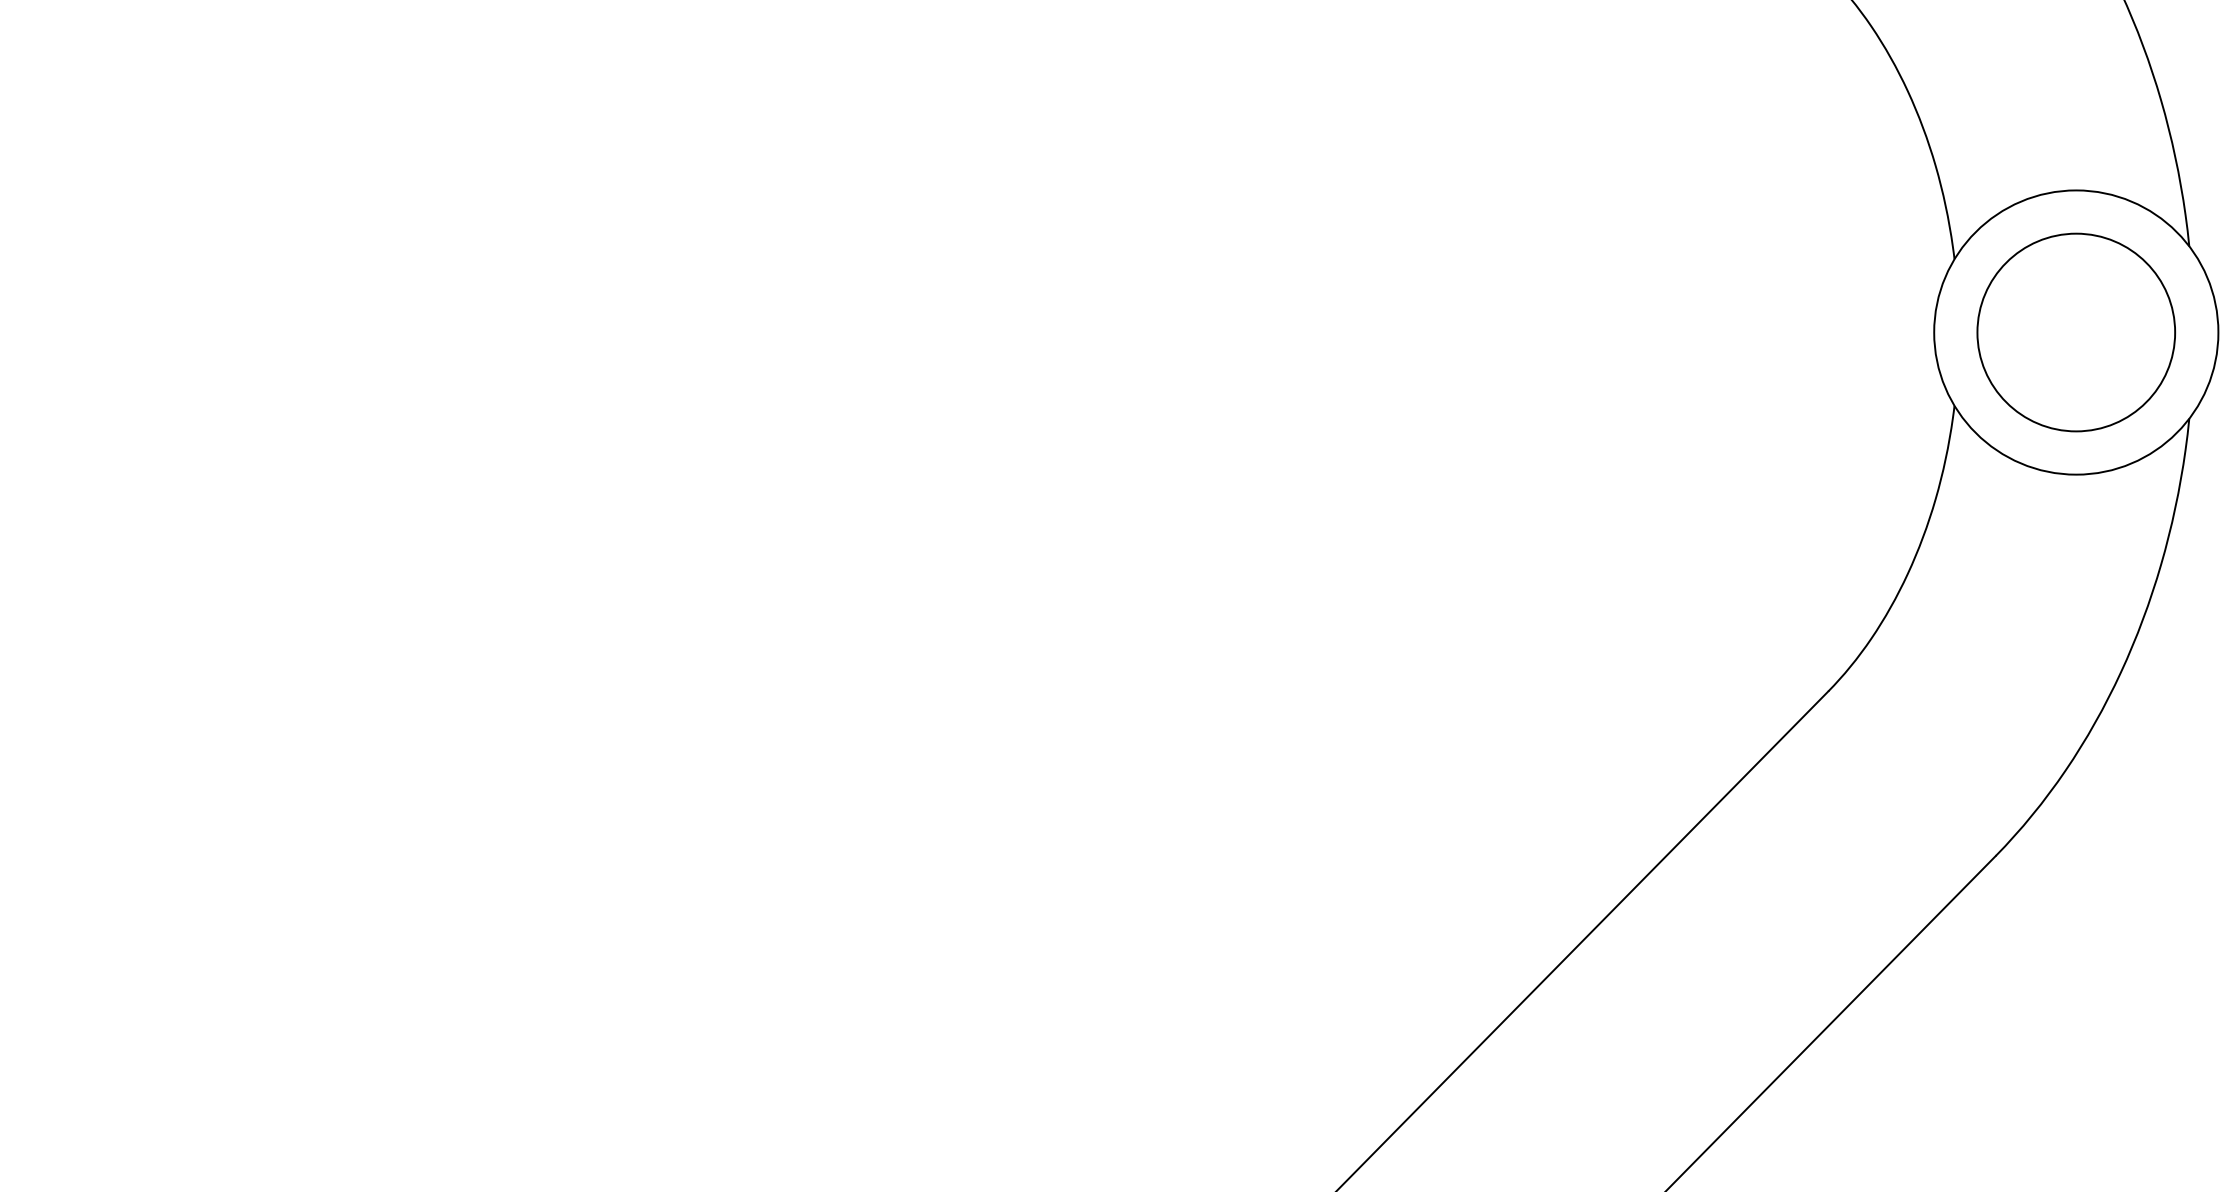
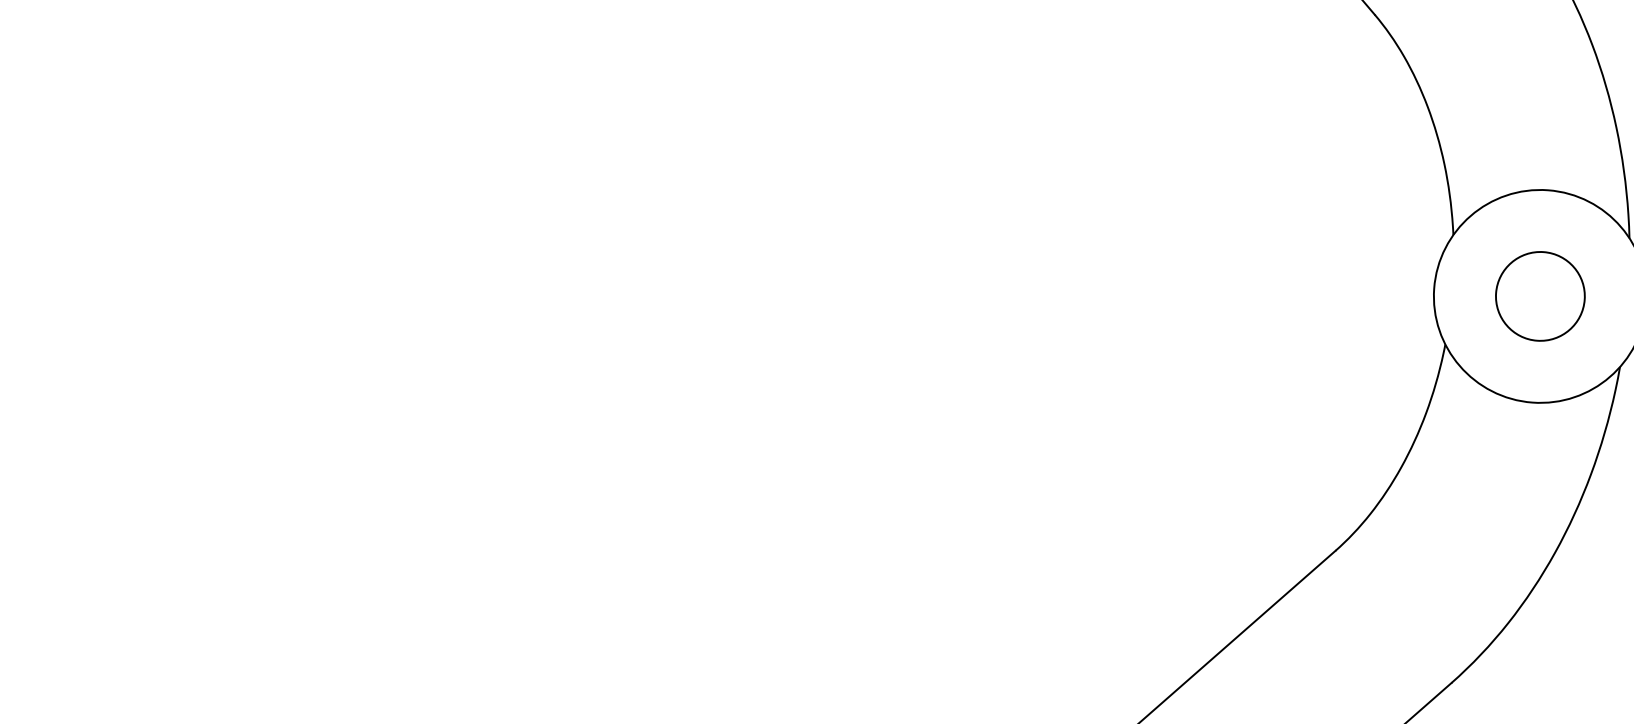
circle: (2076, 332) -> (1540, 296), size x0.6

